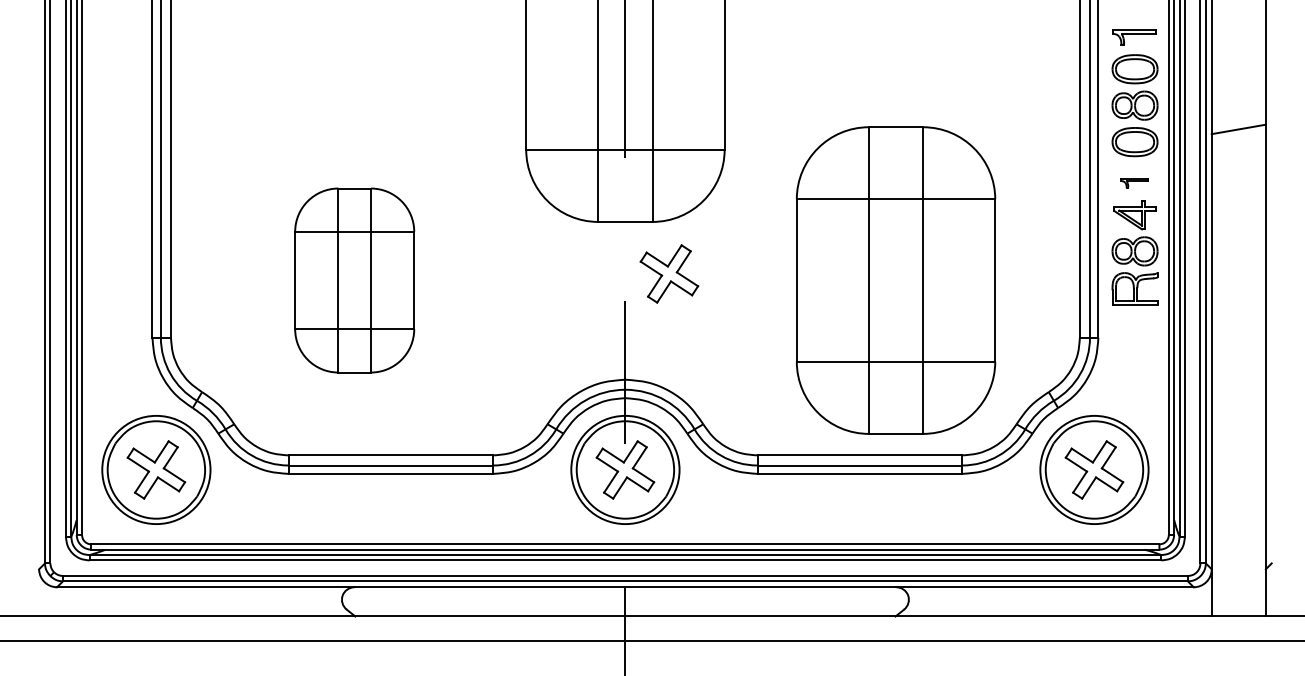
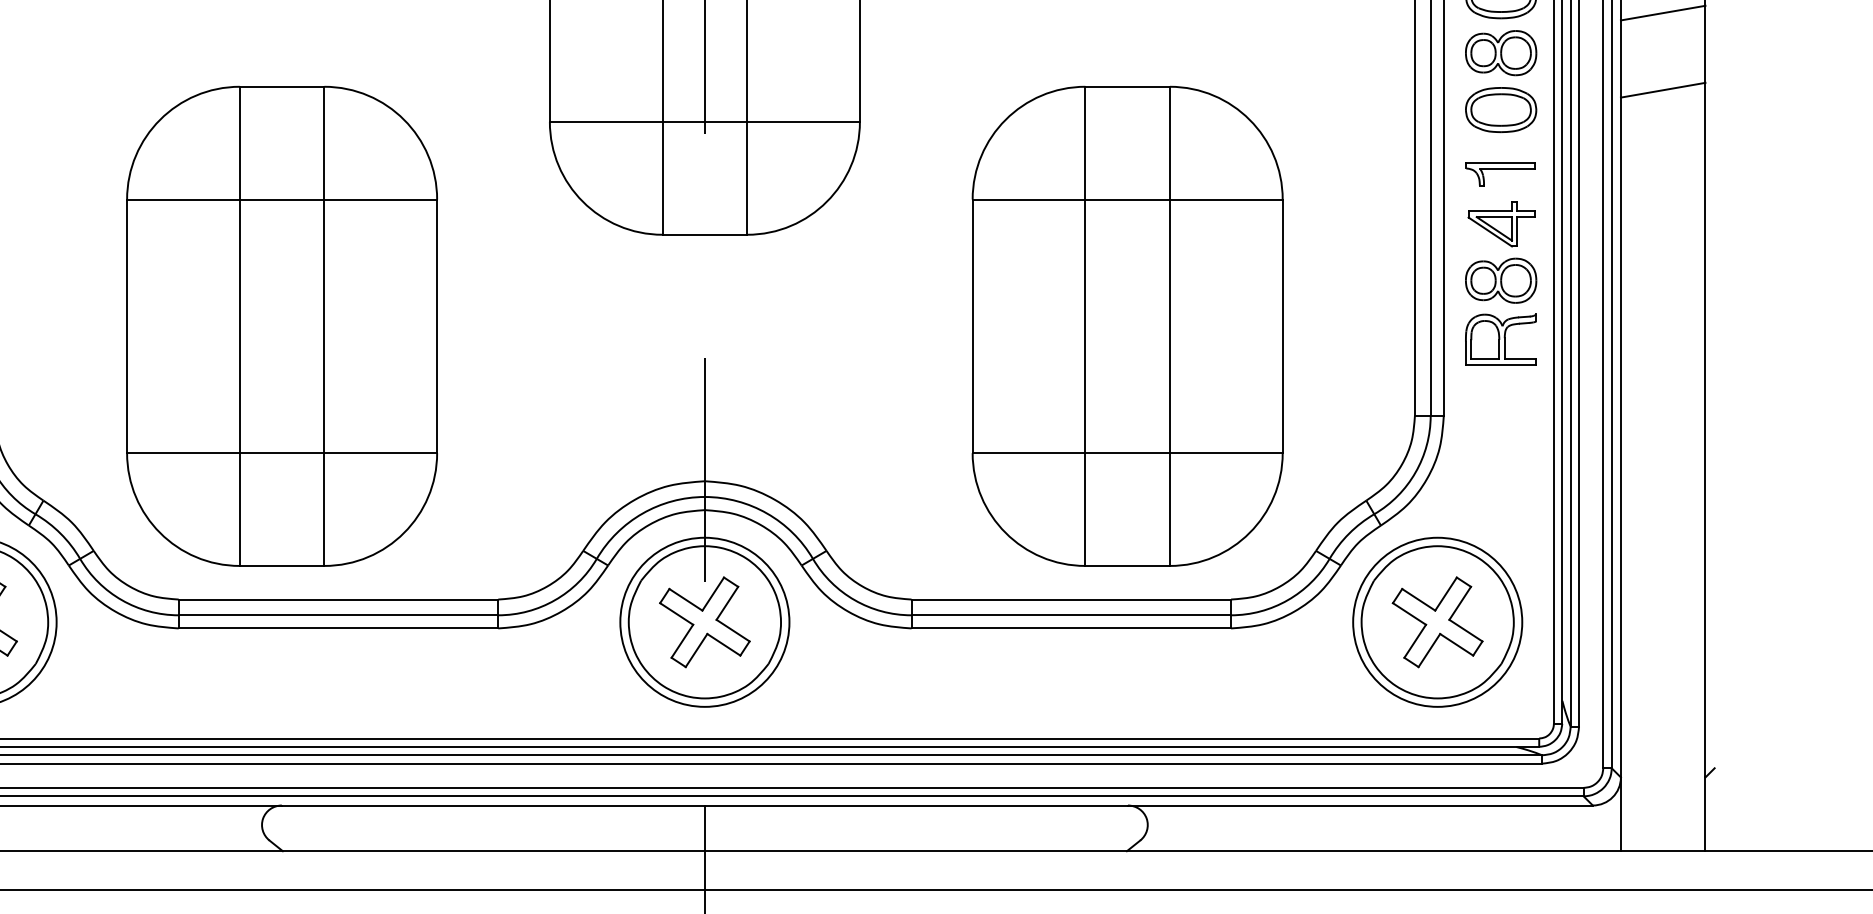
line: (1238, 79) -> (1662, 12), added
part: (1134, 183) -> (1500, 174), size x1.67
part: (669, 273) -> (773, 315), removed
part: (354, 280) -> (281, 326), size x1.67

